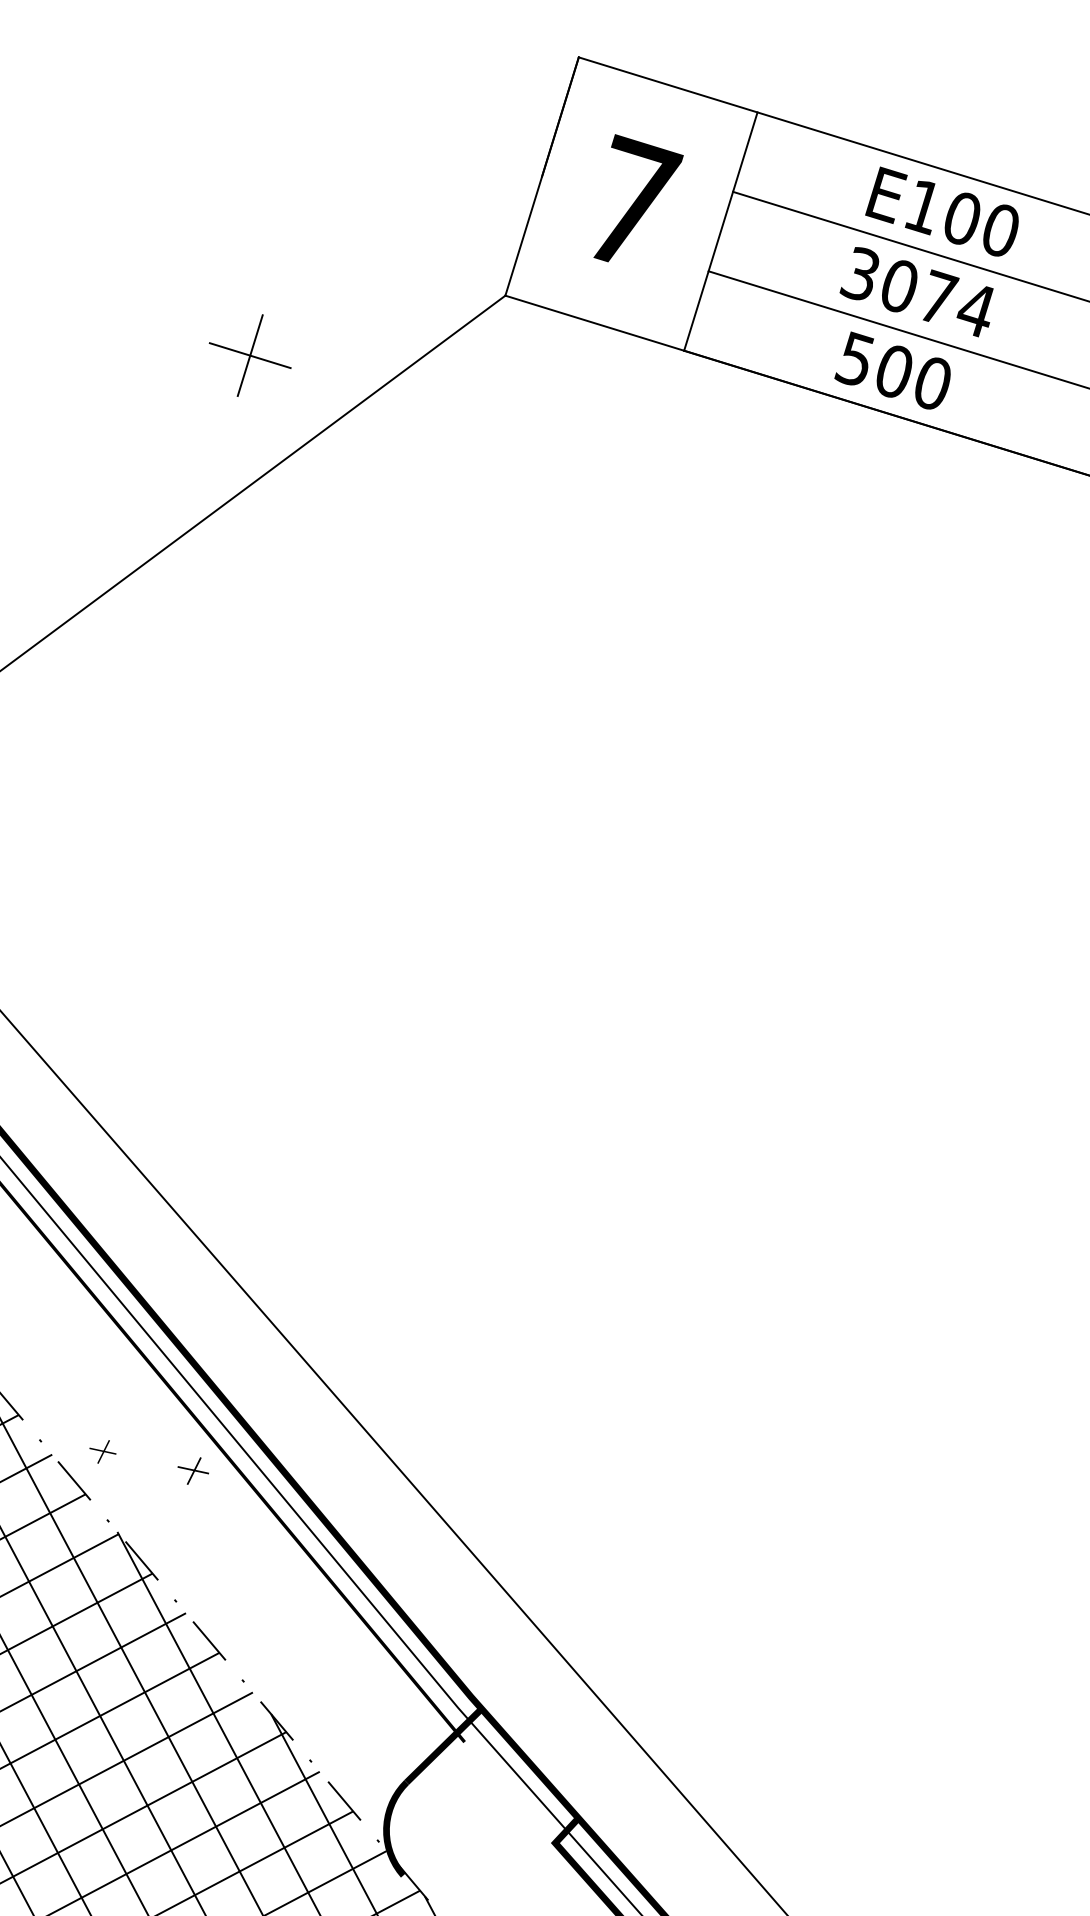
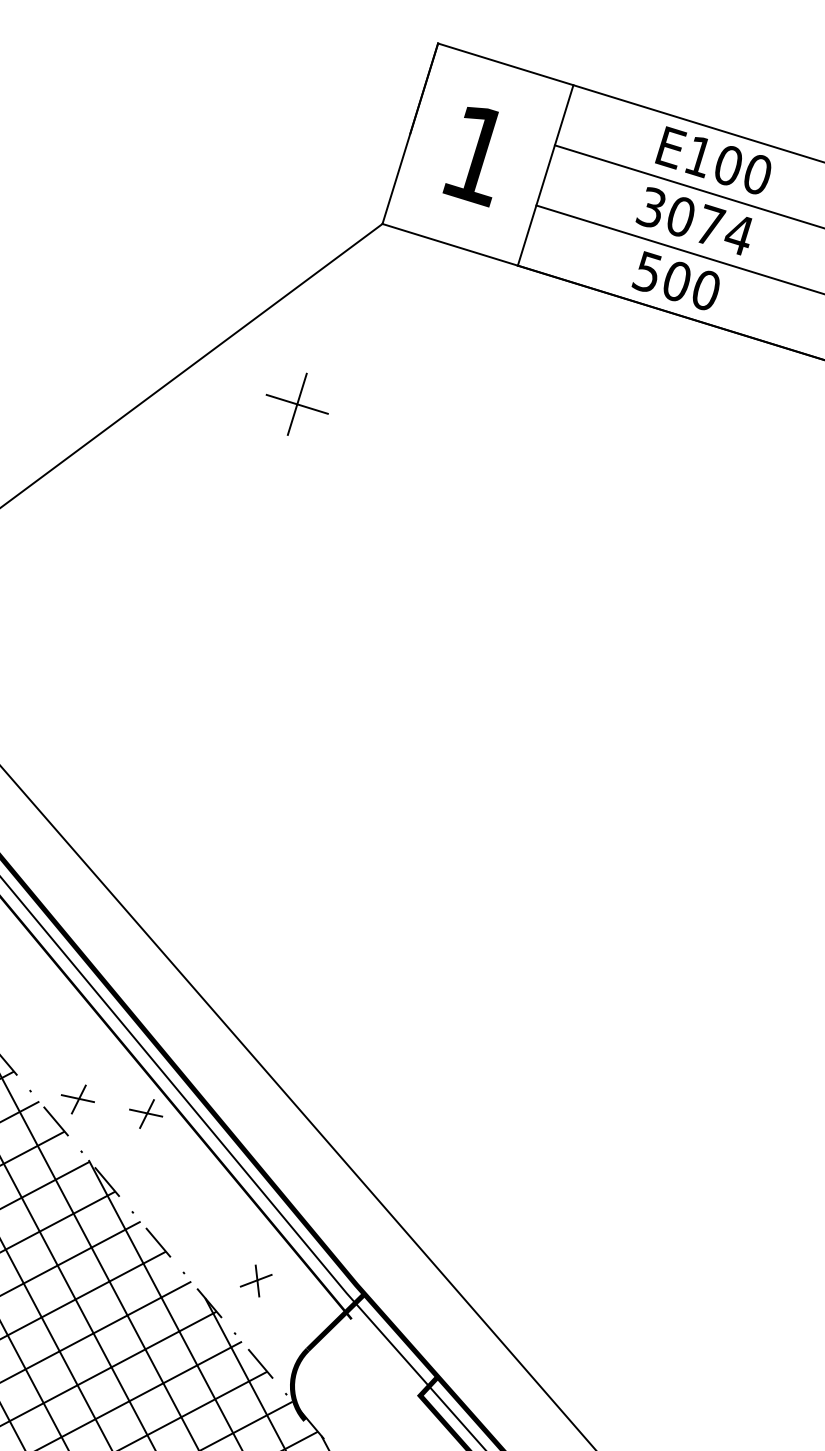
text: (633, 203) -> (479, 154), 7 -> 1
part: (249, 354) -> (296, 403), moved
part: (102, 1451) -> (77, 1099), size x1.67
part: (193, 1470) -> (146, 1113), size x1.43
part: (337, 1690) -> (255, 1280), added

